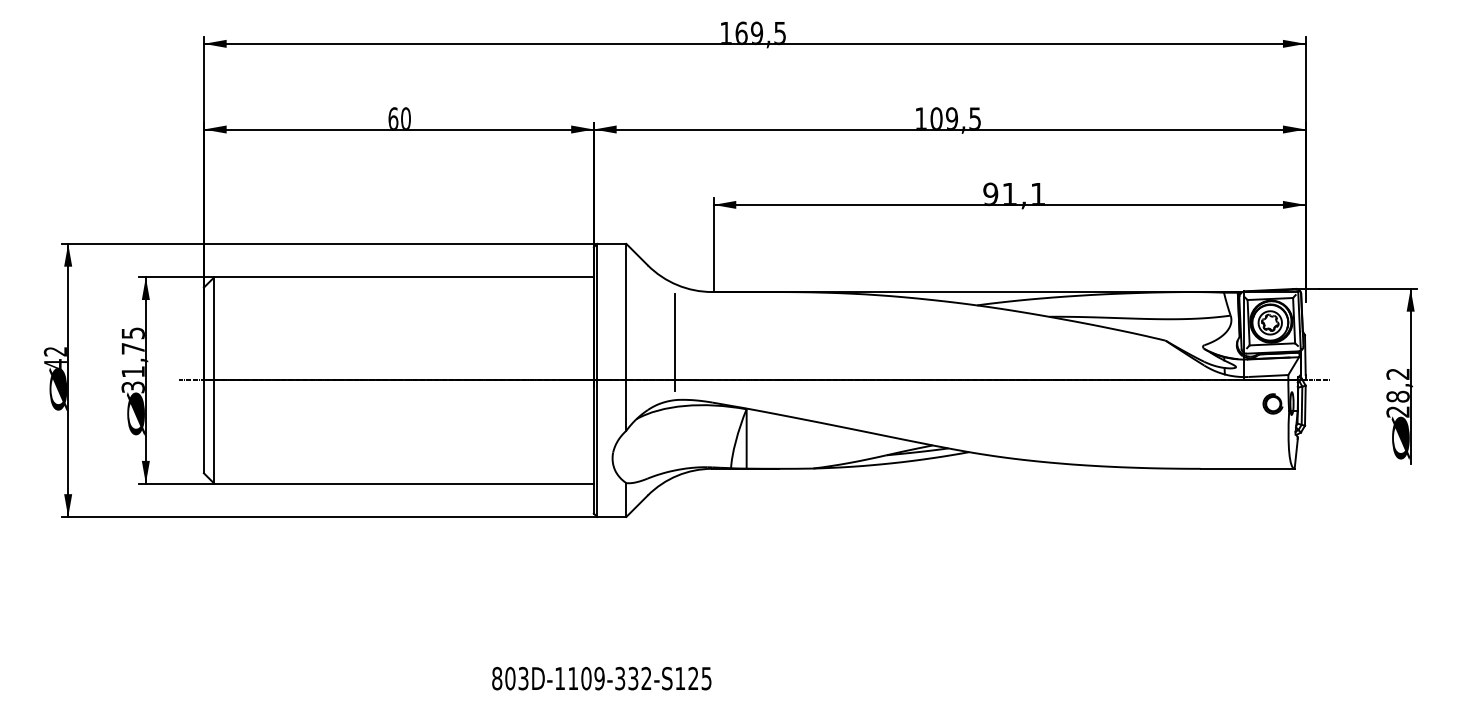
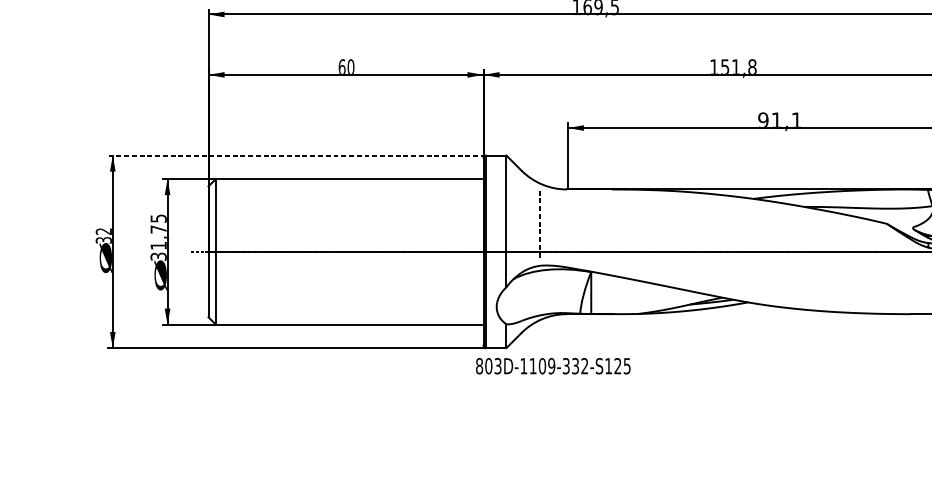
text: (955, 117) -> (738, 66), 109,5 -> 151,8
line: (329, 243) -> (297, 155), solid -> dashed
line: (674, 342) -> (540, 225), solid -> dashed
text: (54, 363) -> (103, 239), 42 -> 32
text: (601, 678) -> (553, 366), moved

